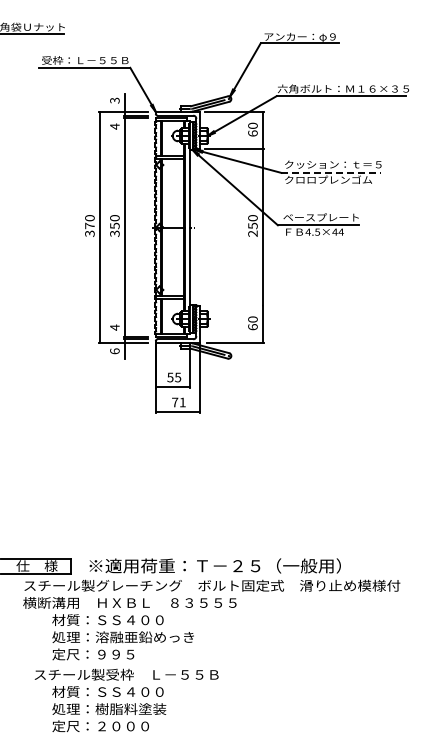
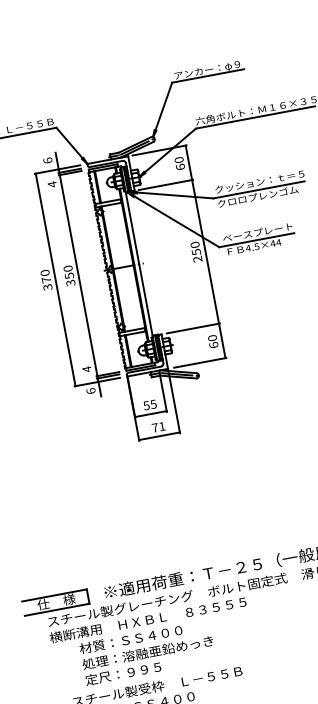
text: (114, 100) -> (47, 160), 3 -> 6
line: (330, 172) -> (258, 189), dashed -> solid
line: (234, 305) -> (193, 328), added

